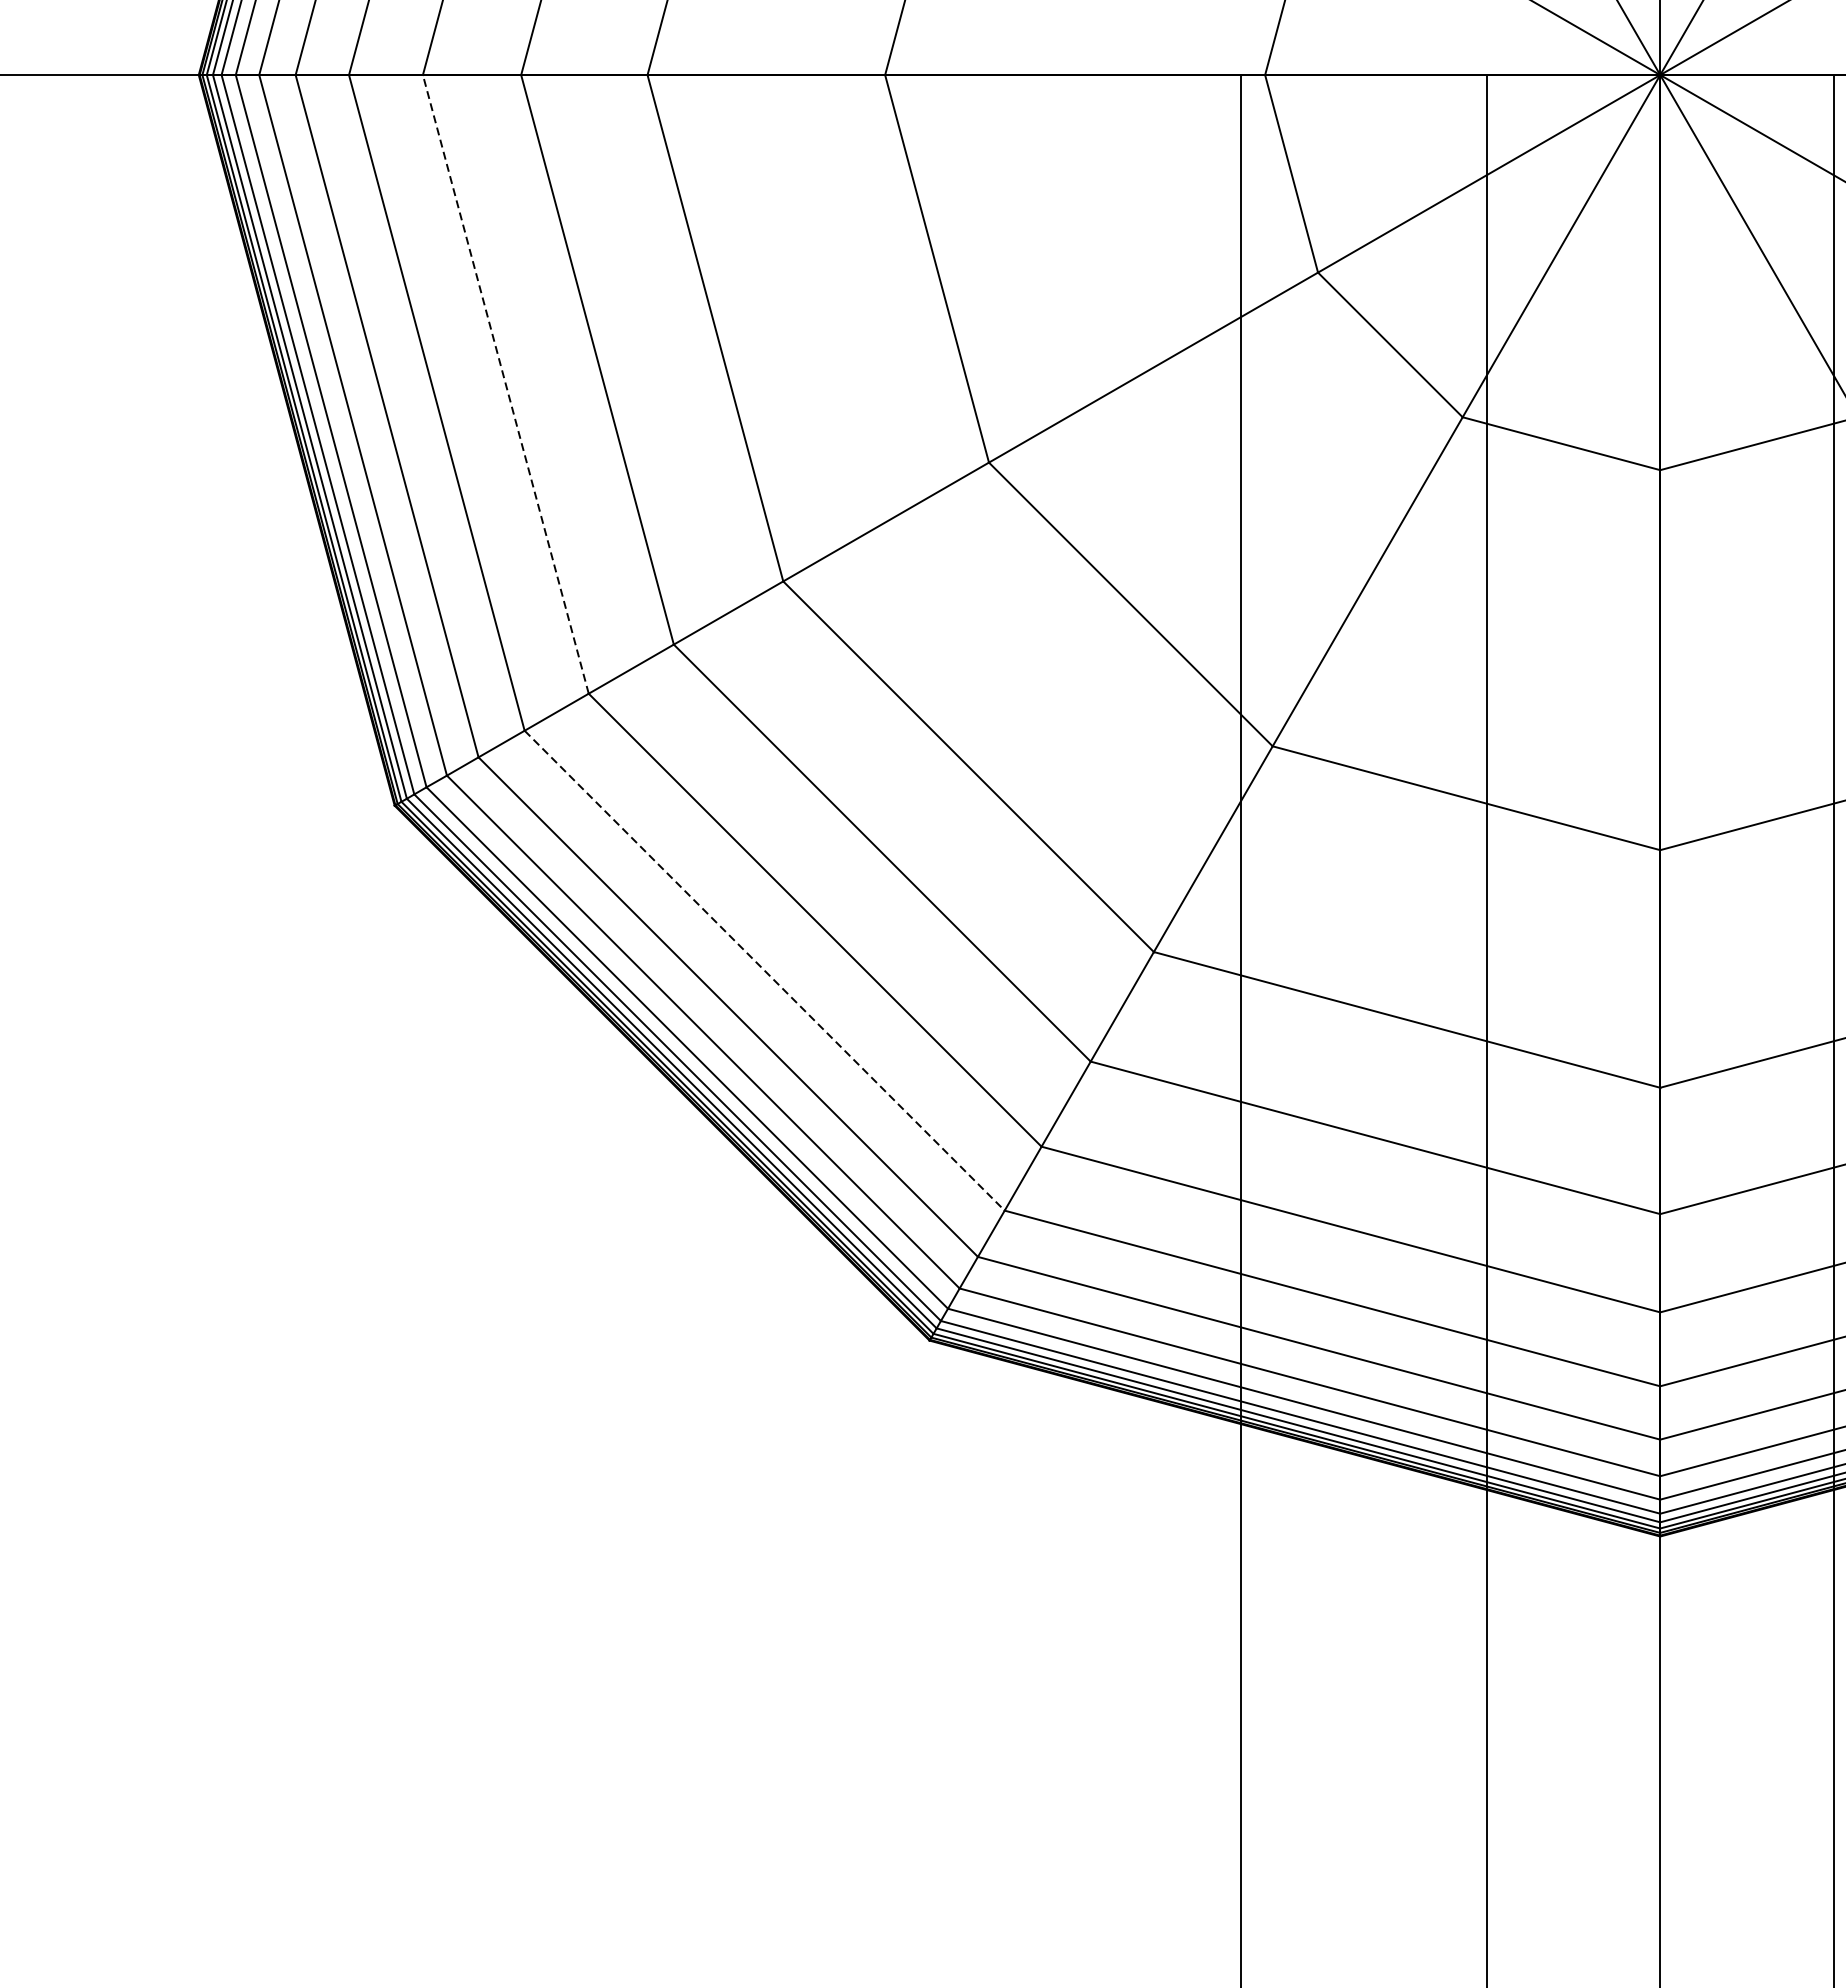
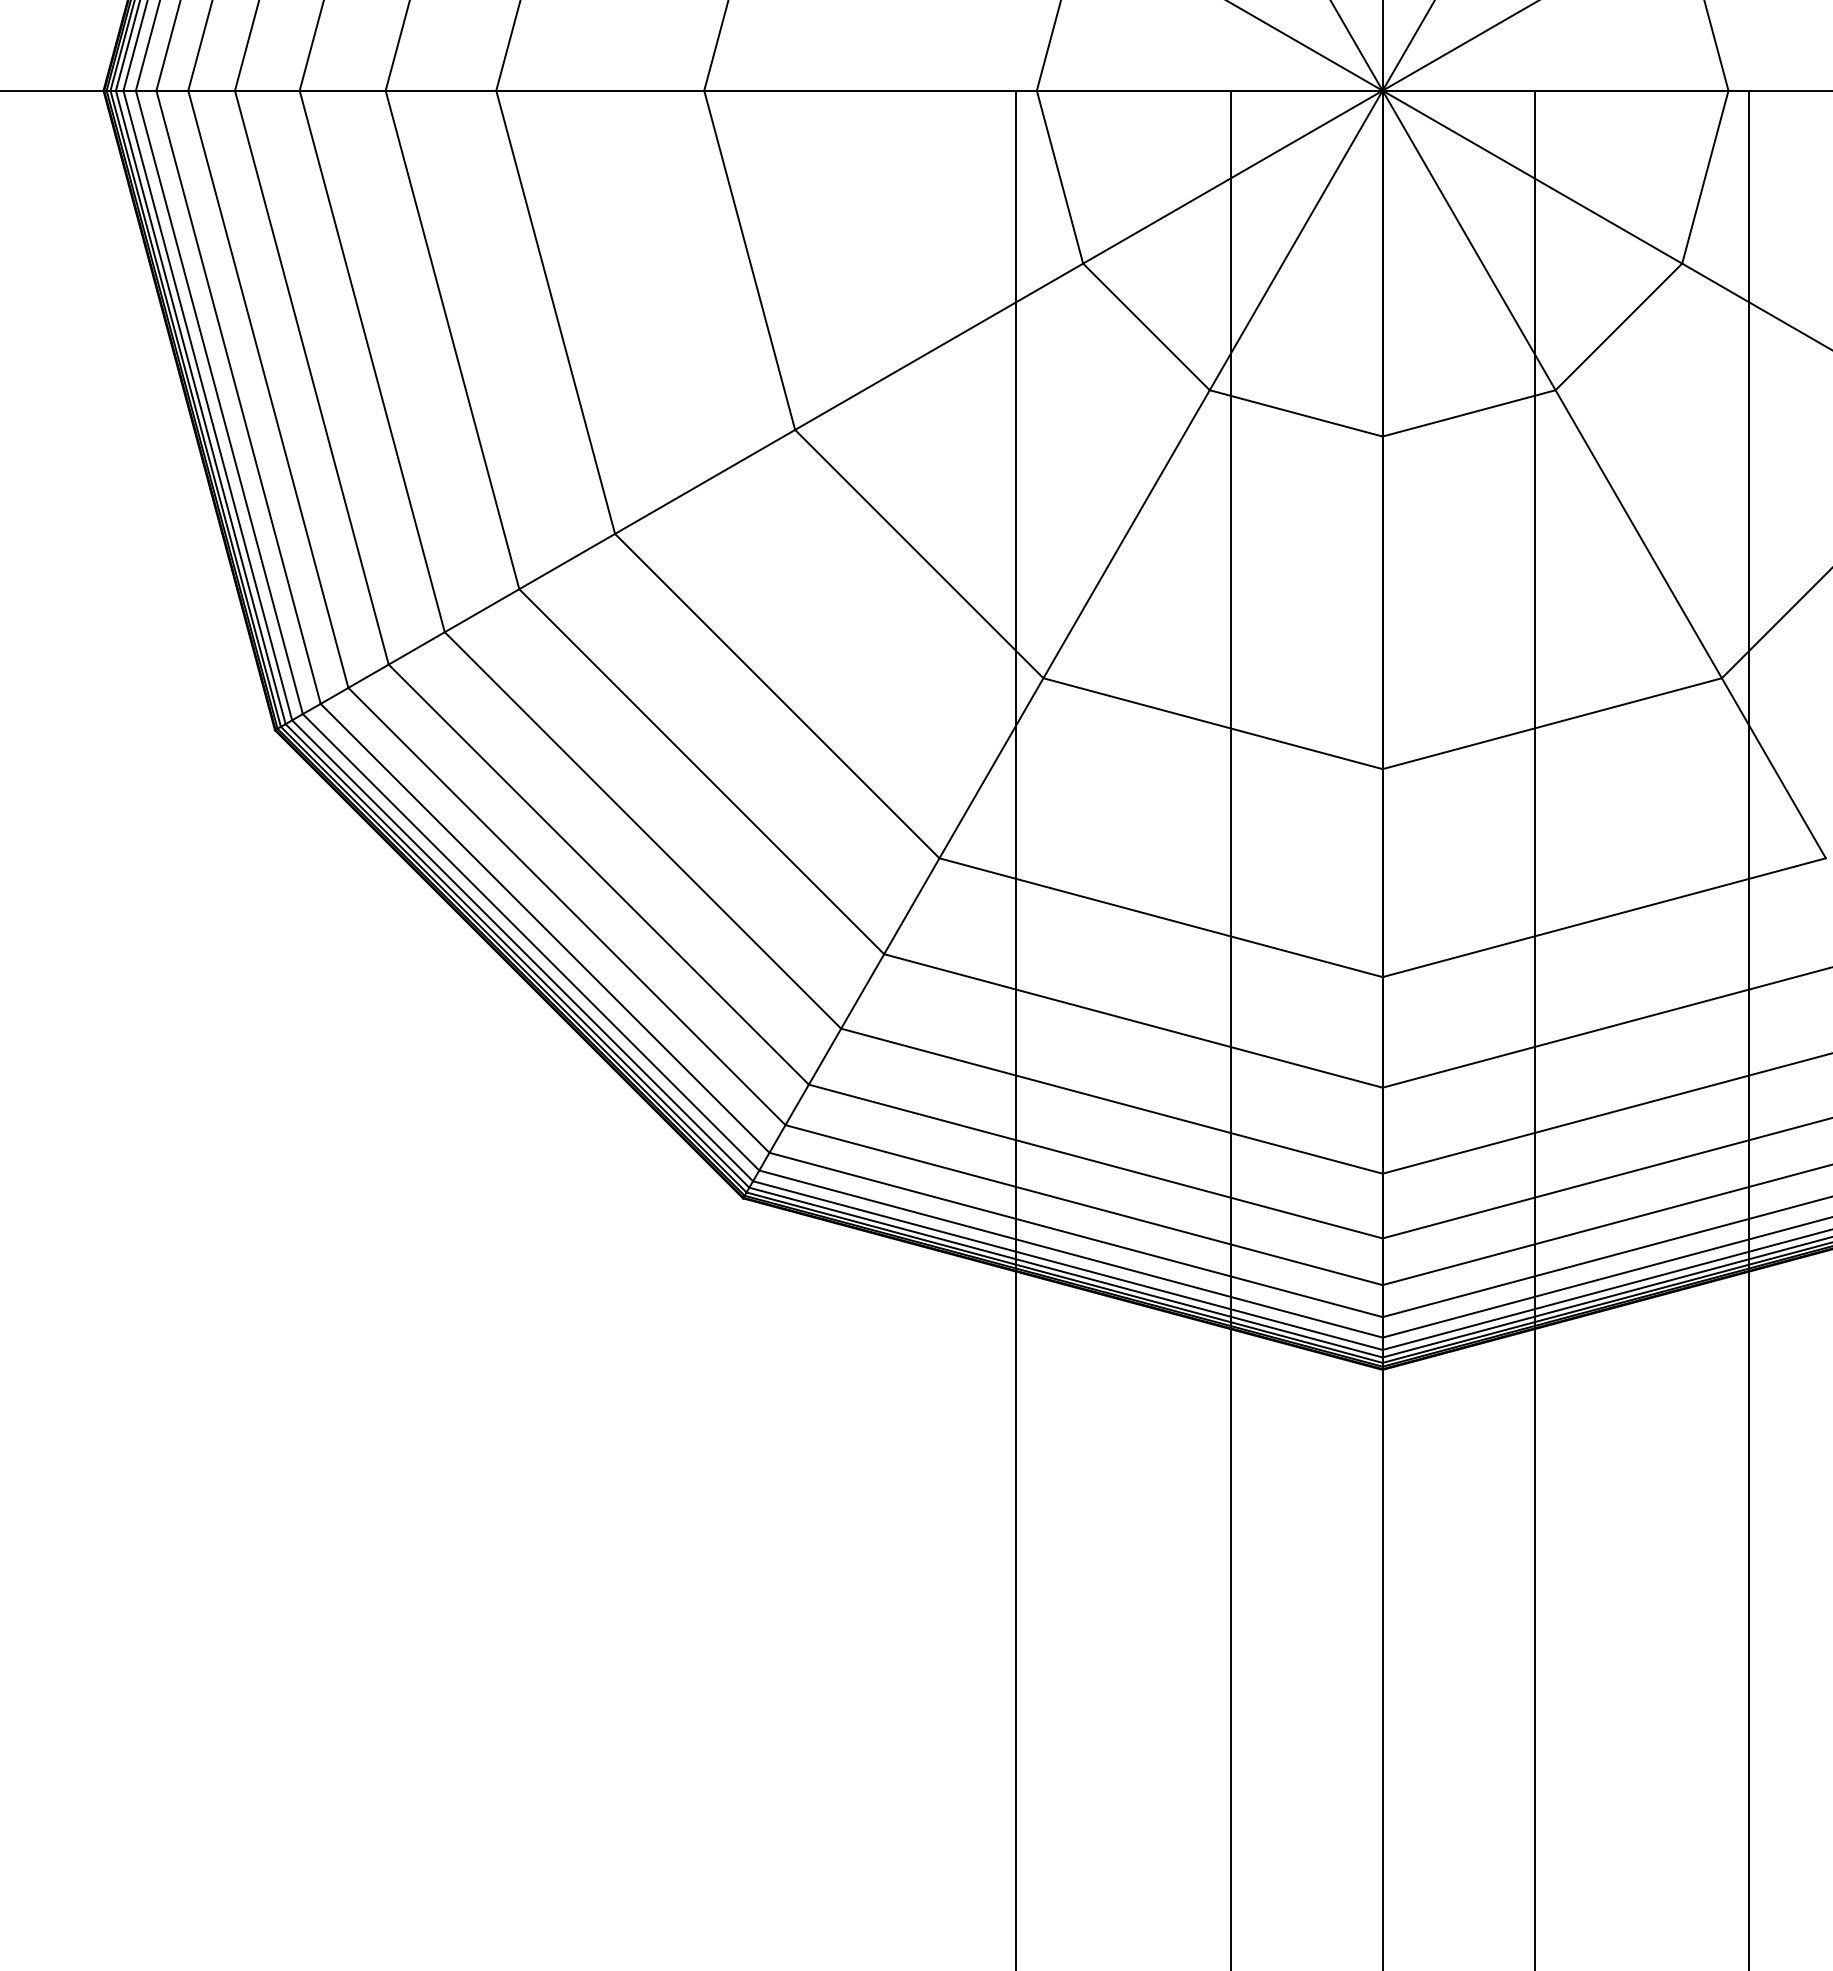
line: (506, 383) -> (372, 360), dashed -> solid
line: (765, 971) -> (599, 875), dashed -> solid

